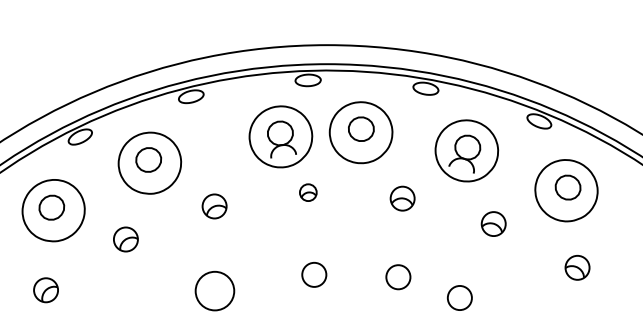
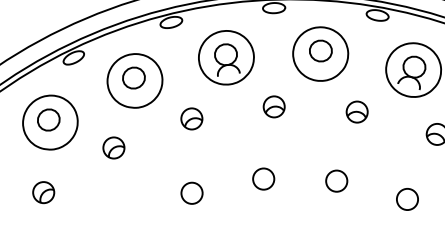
part: (280, 136) -> (226, 57), moved
part: (308, 192) -> (274, 106), size x1.43
circle: (314, 274) -> (263, 178), moved
circle: (398, 277) -> (336, 181), moved
circle: (214, 290) -> (191, 192), size x0.62

